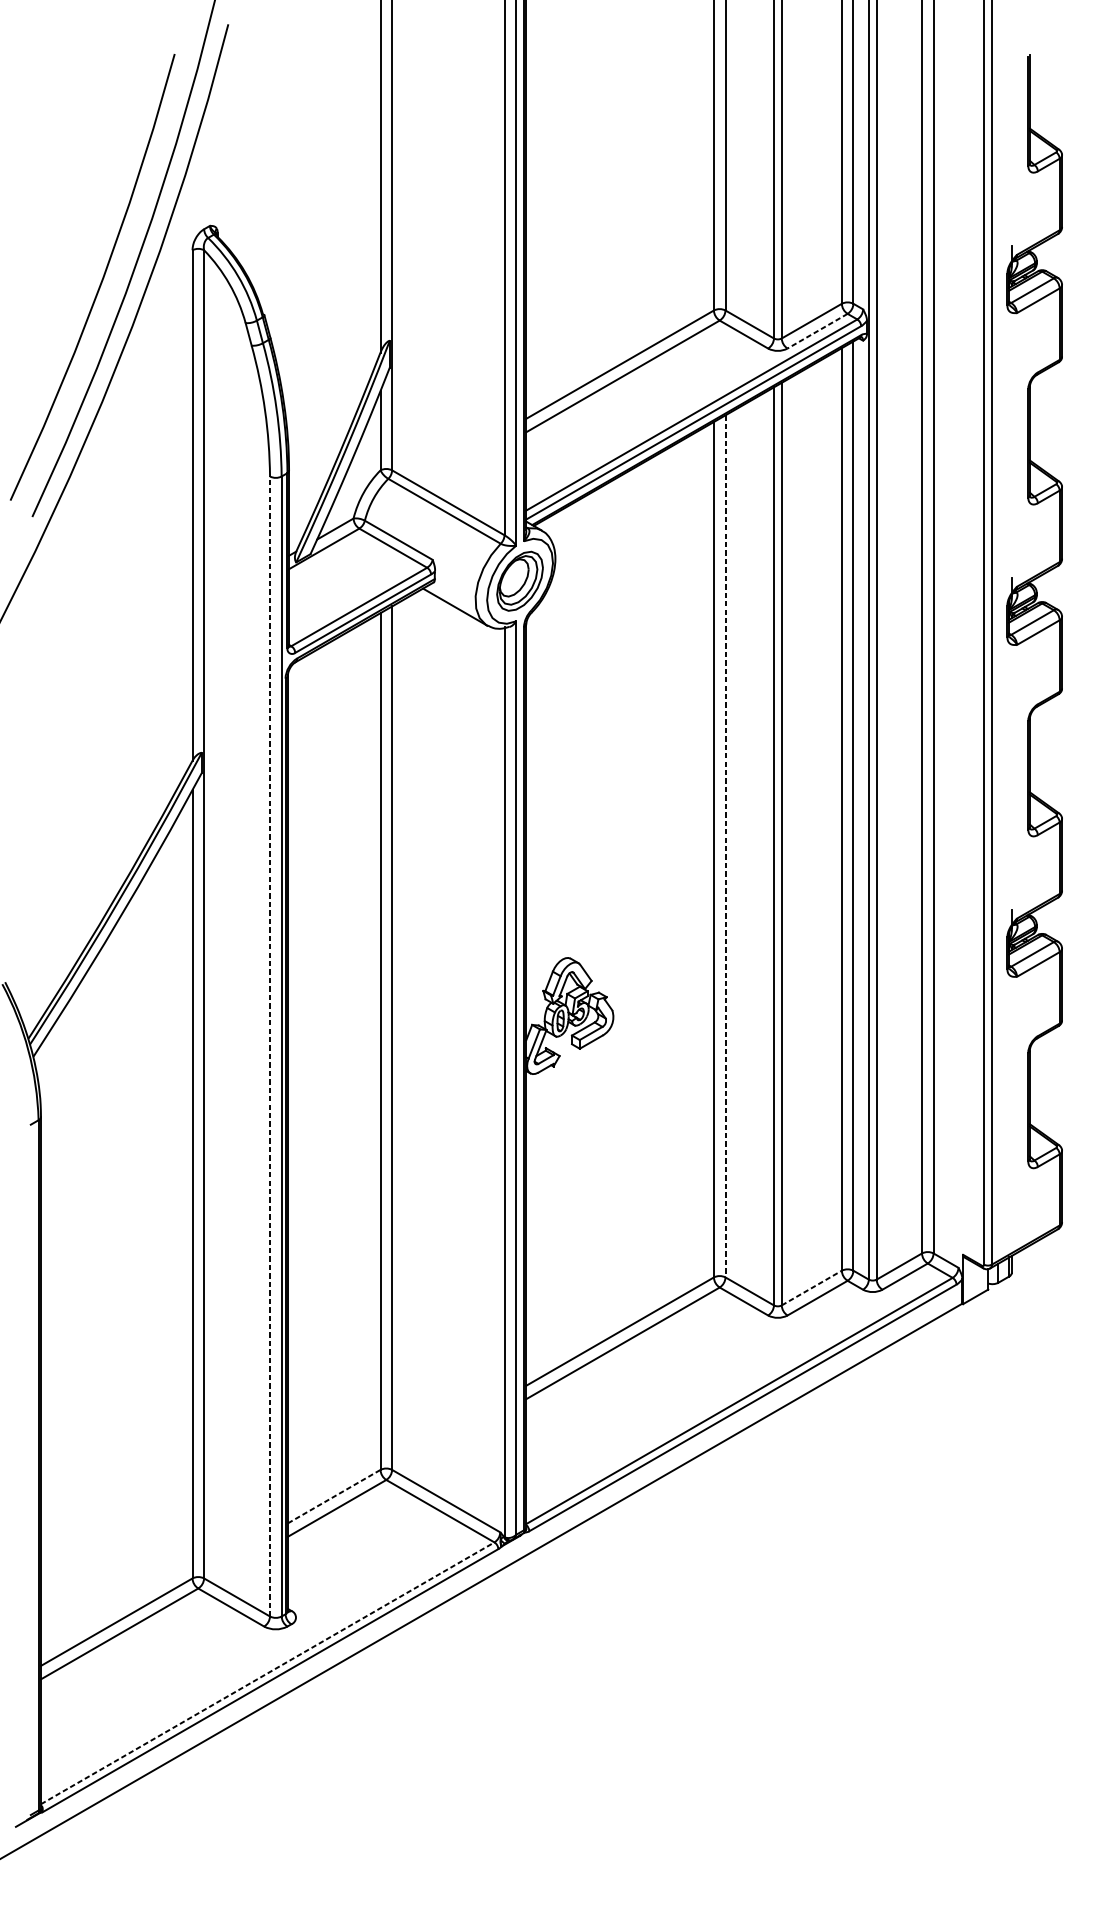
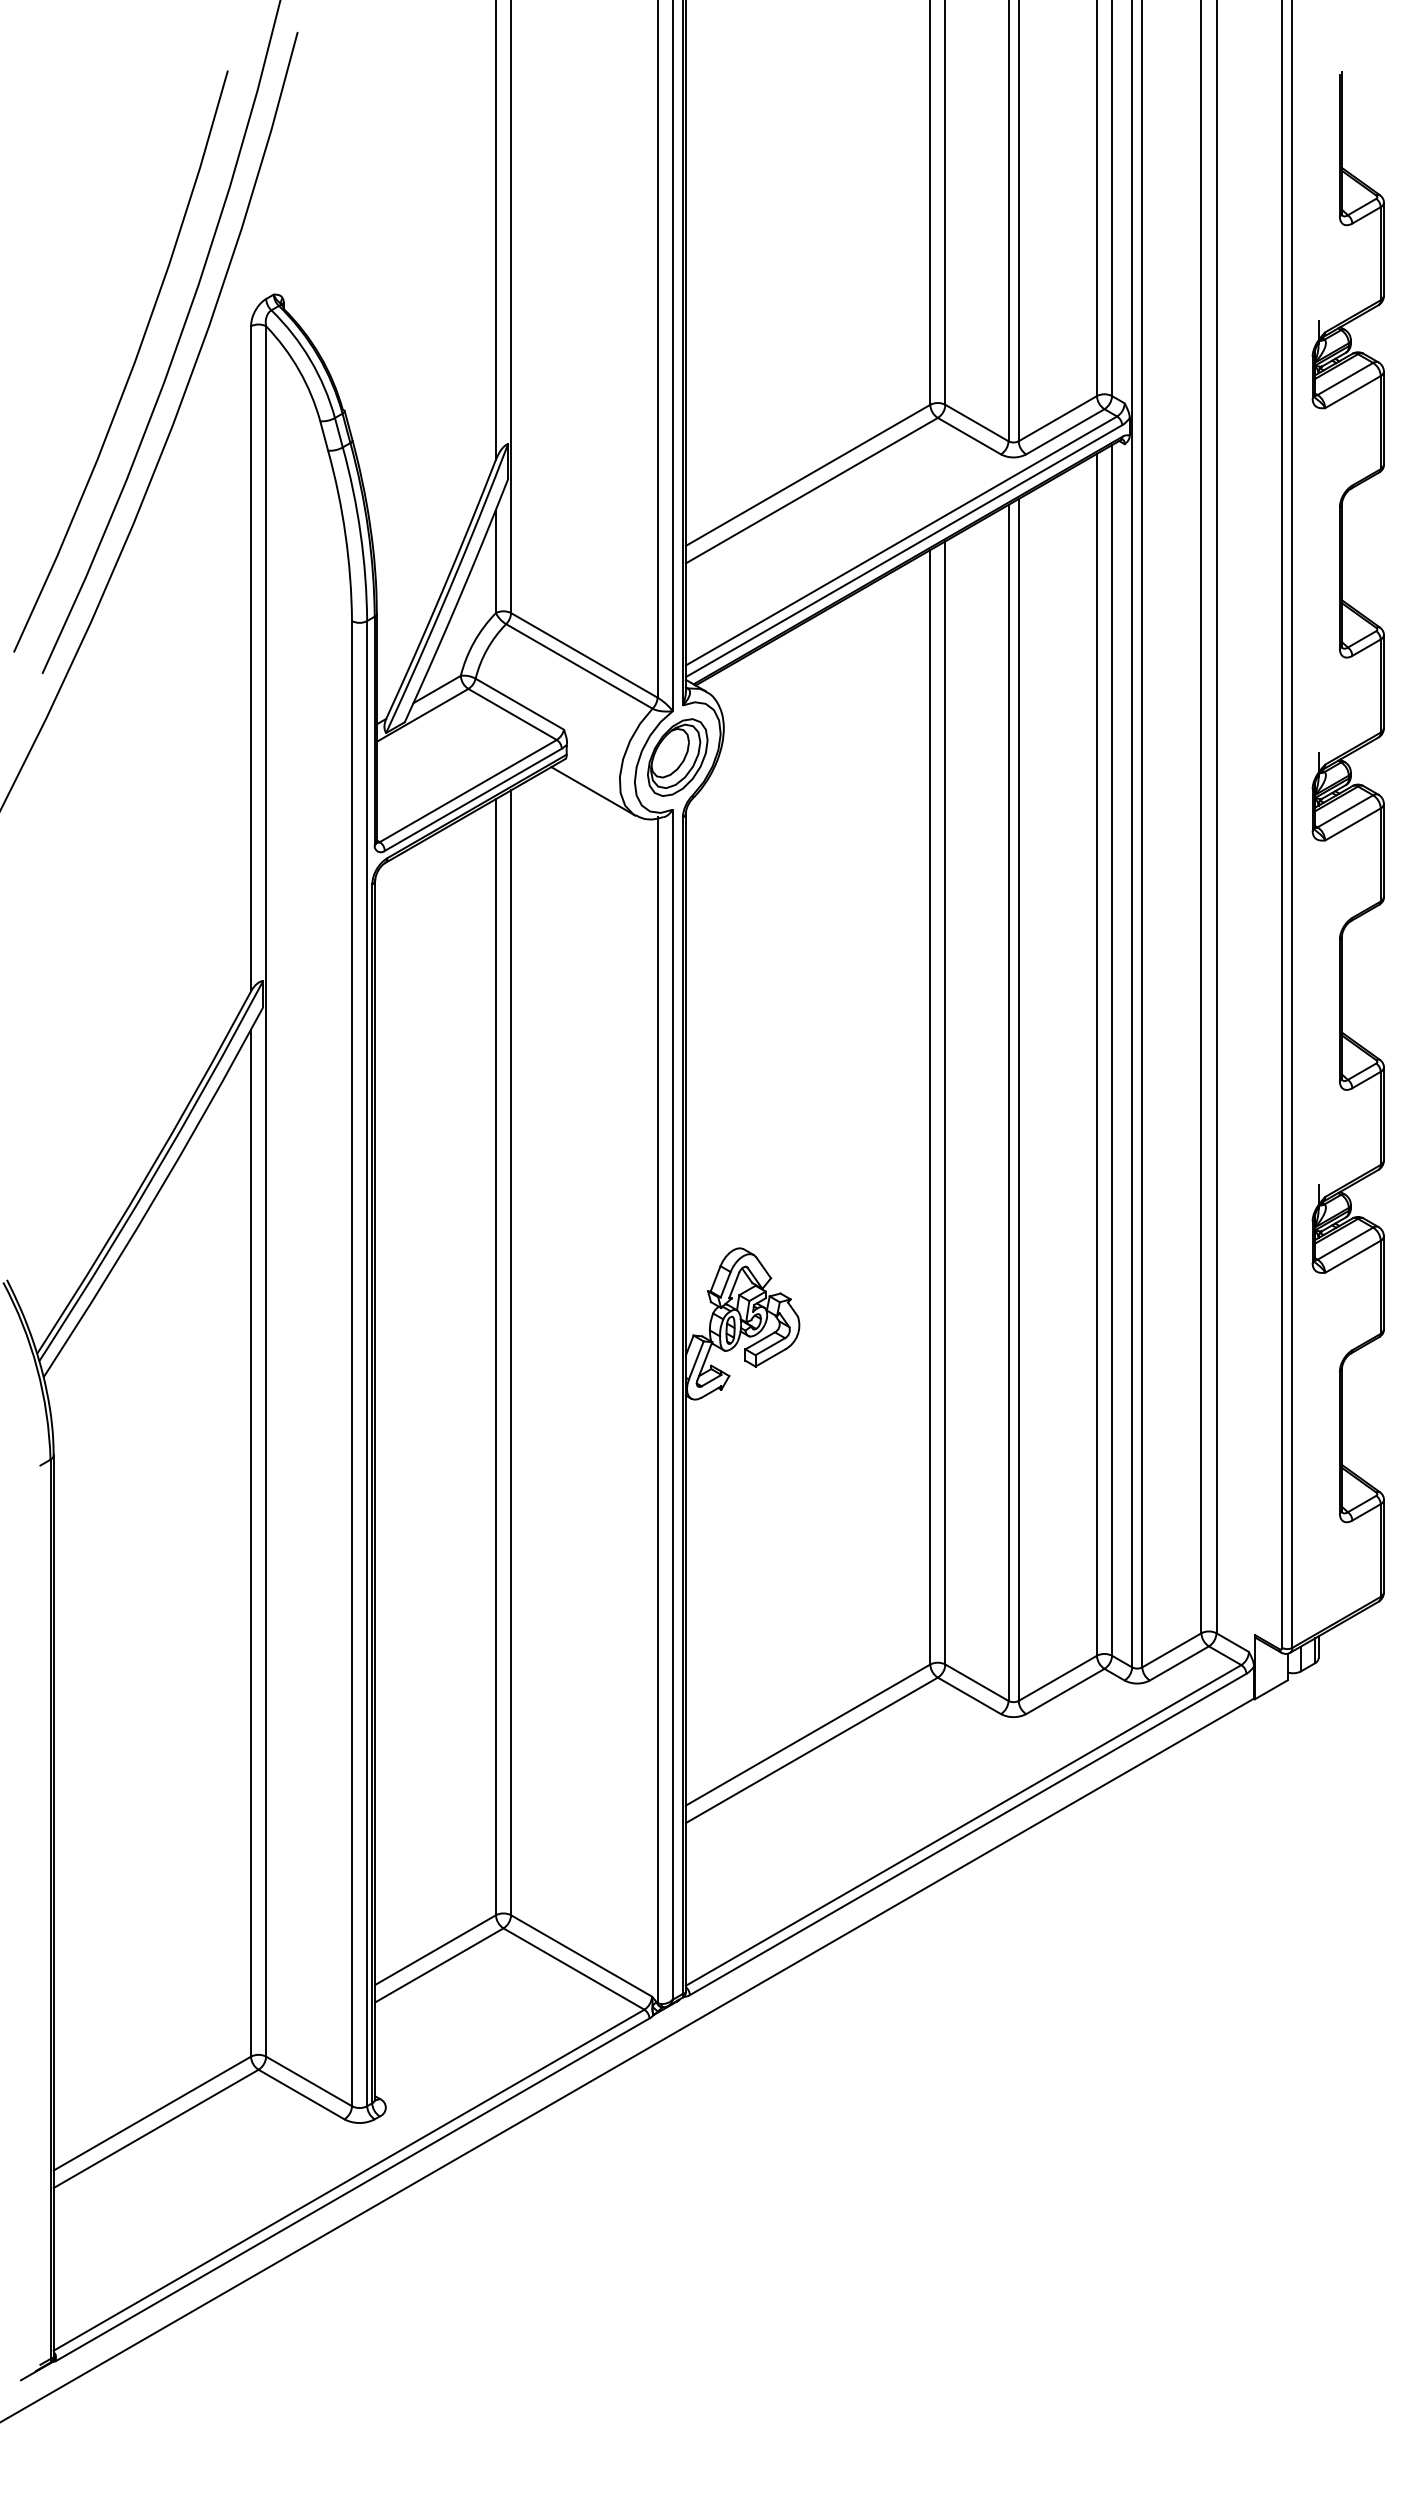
line: (816, 331) -> (1064, 432), dashed -> solid
line: (725, 846) -> (945, 1102), dashed -> solid
line: (270, 1046) -> (352, 1363), dashed -> solid
line: (812, 1288) -> (1058, 1678), dashed -> solid
line: (334, 1496) -> (435, 1950), dashed -> solid
line: (268, 1672) -> (349, 2179), dashed -> solid

